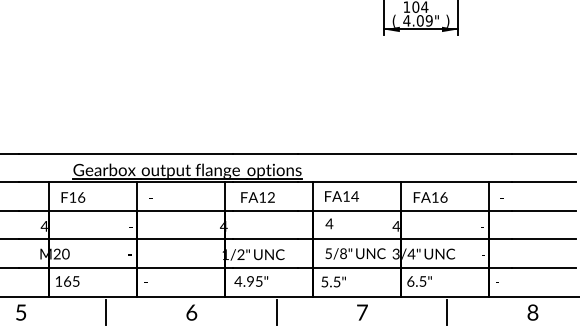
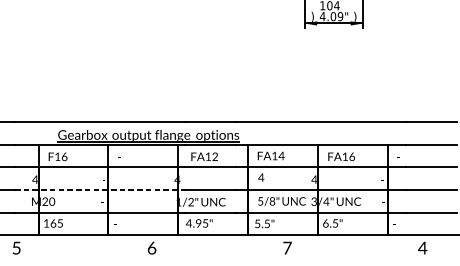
text: (393, 20) -> (312, 16), ( -> )
line: (126, 239) -> (100, 190), solid -> dashed
line: (106, 312) -> (84, 248), removed
line: (276, 312) -> (219, 248), removed
line: (447, 312) -> (354, 248), removed
text: (532, 312) -> (422, 248), 8 -> 4

